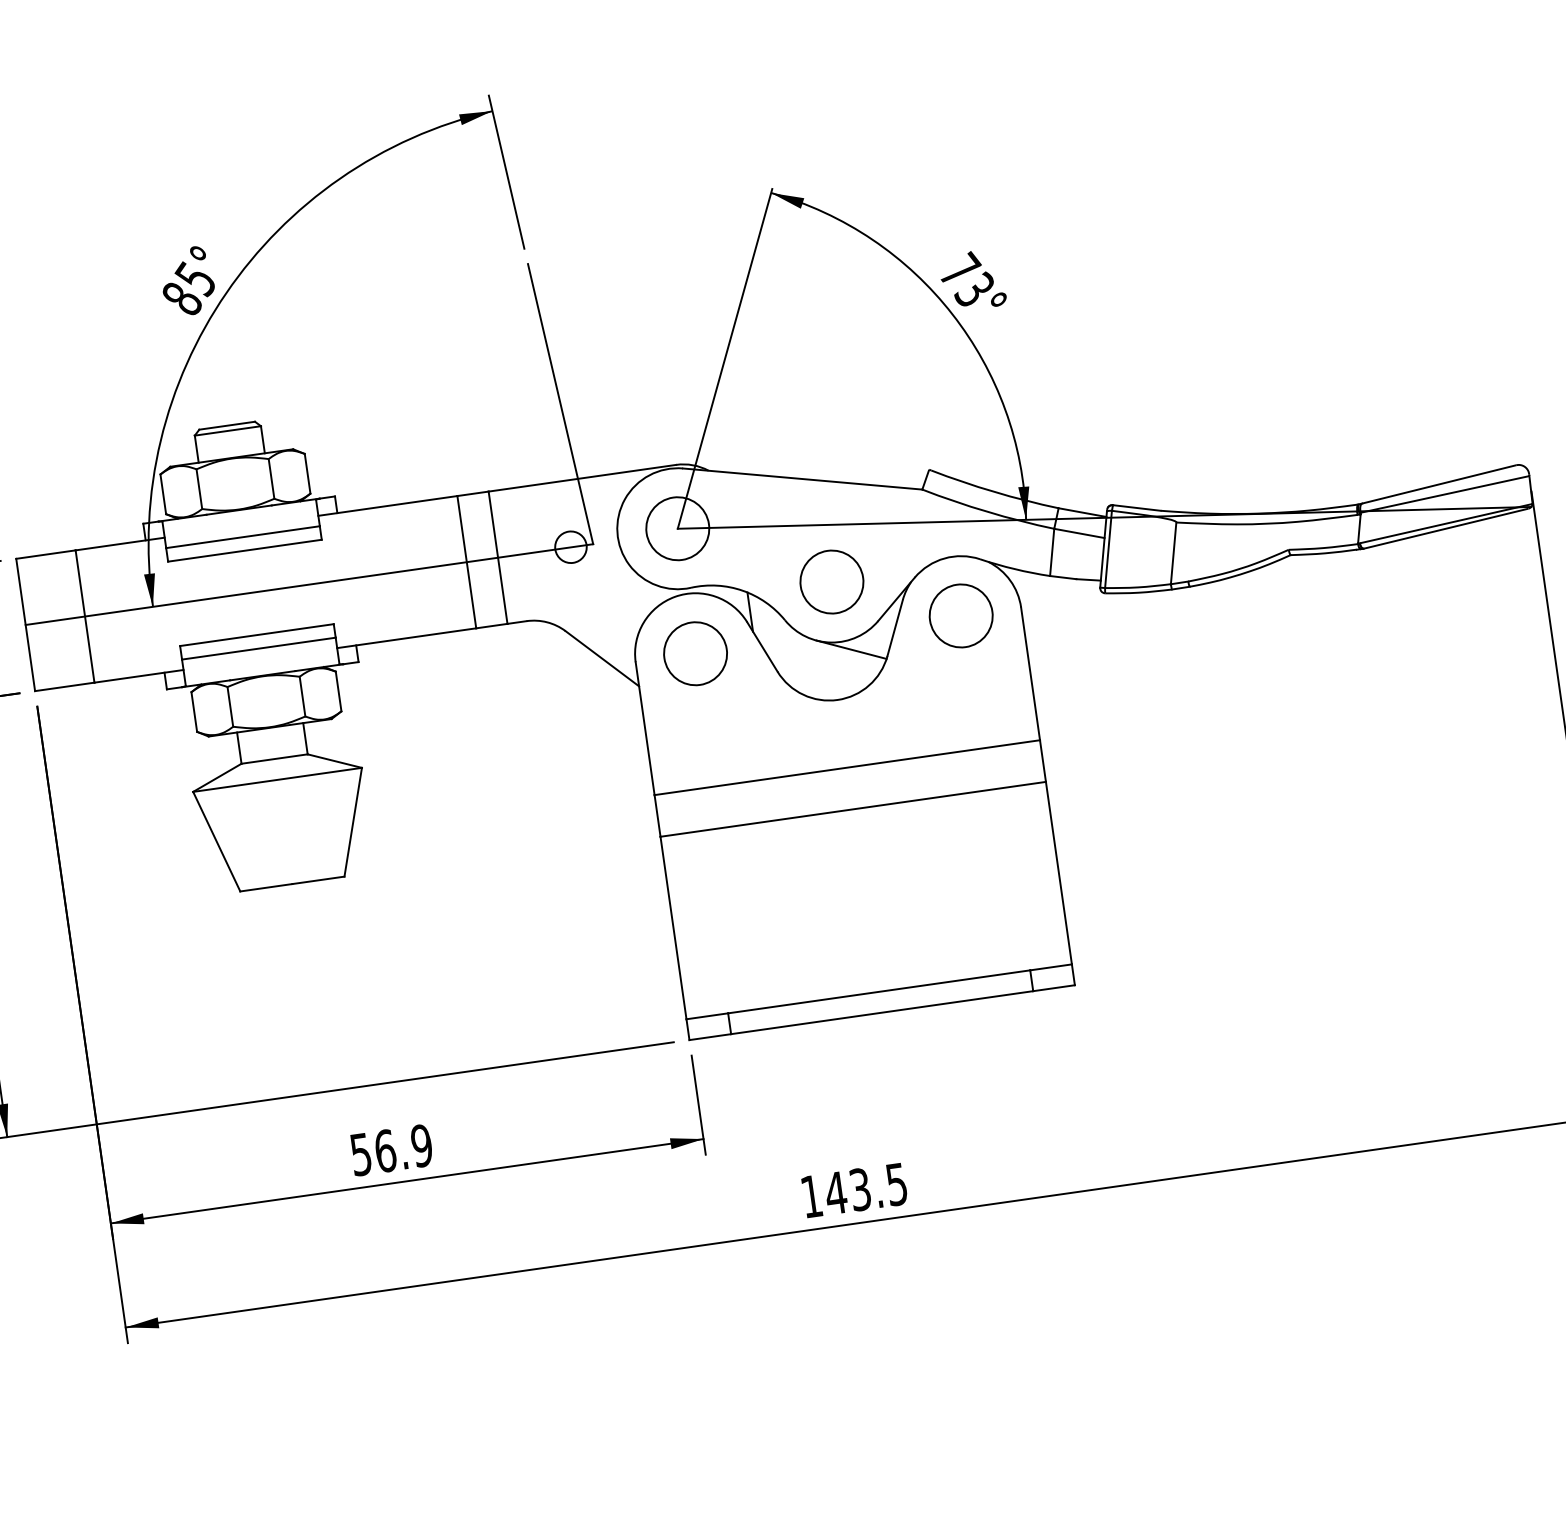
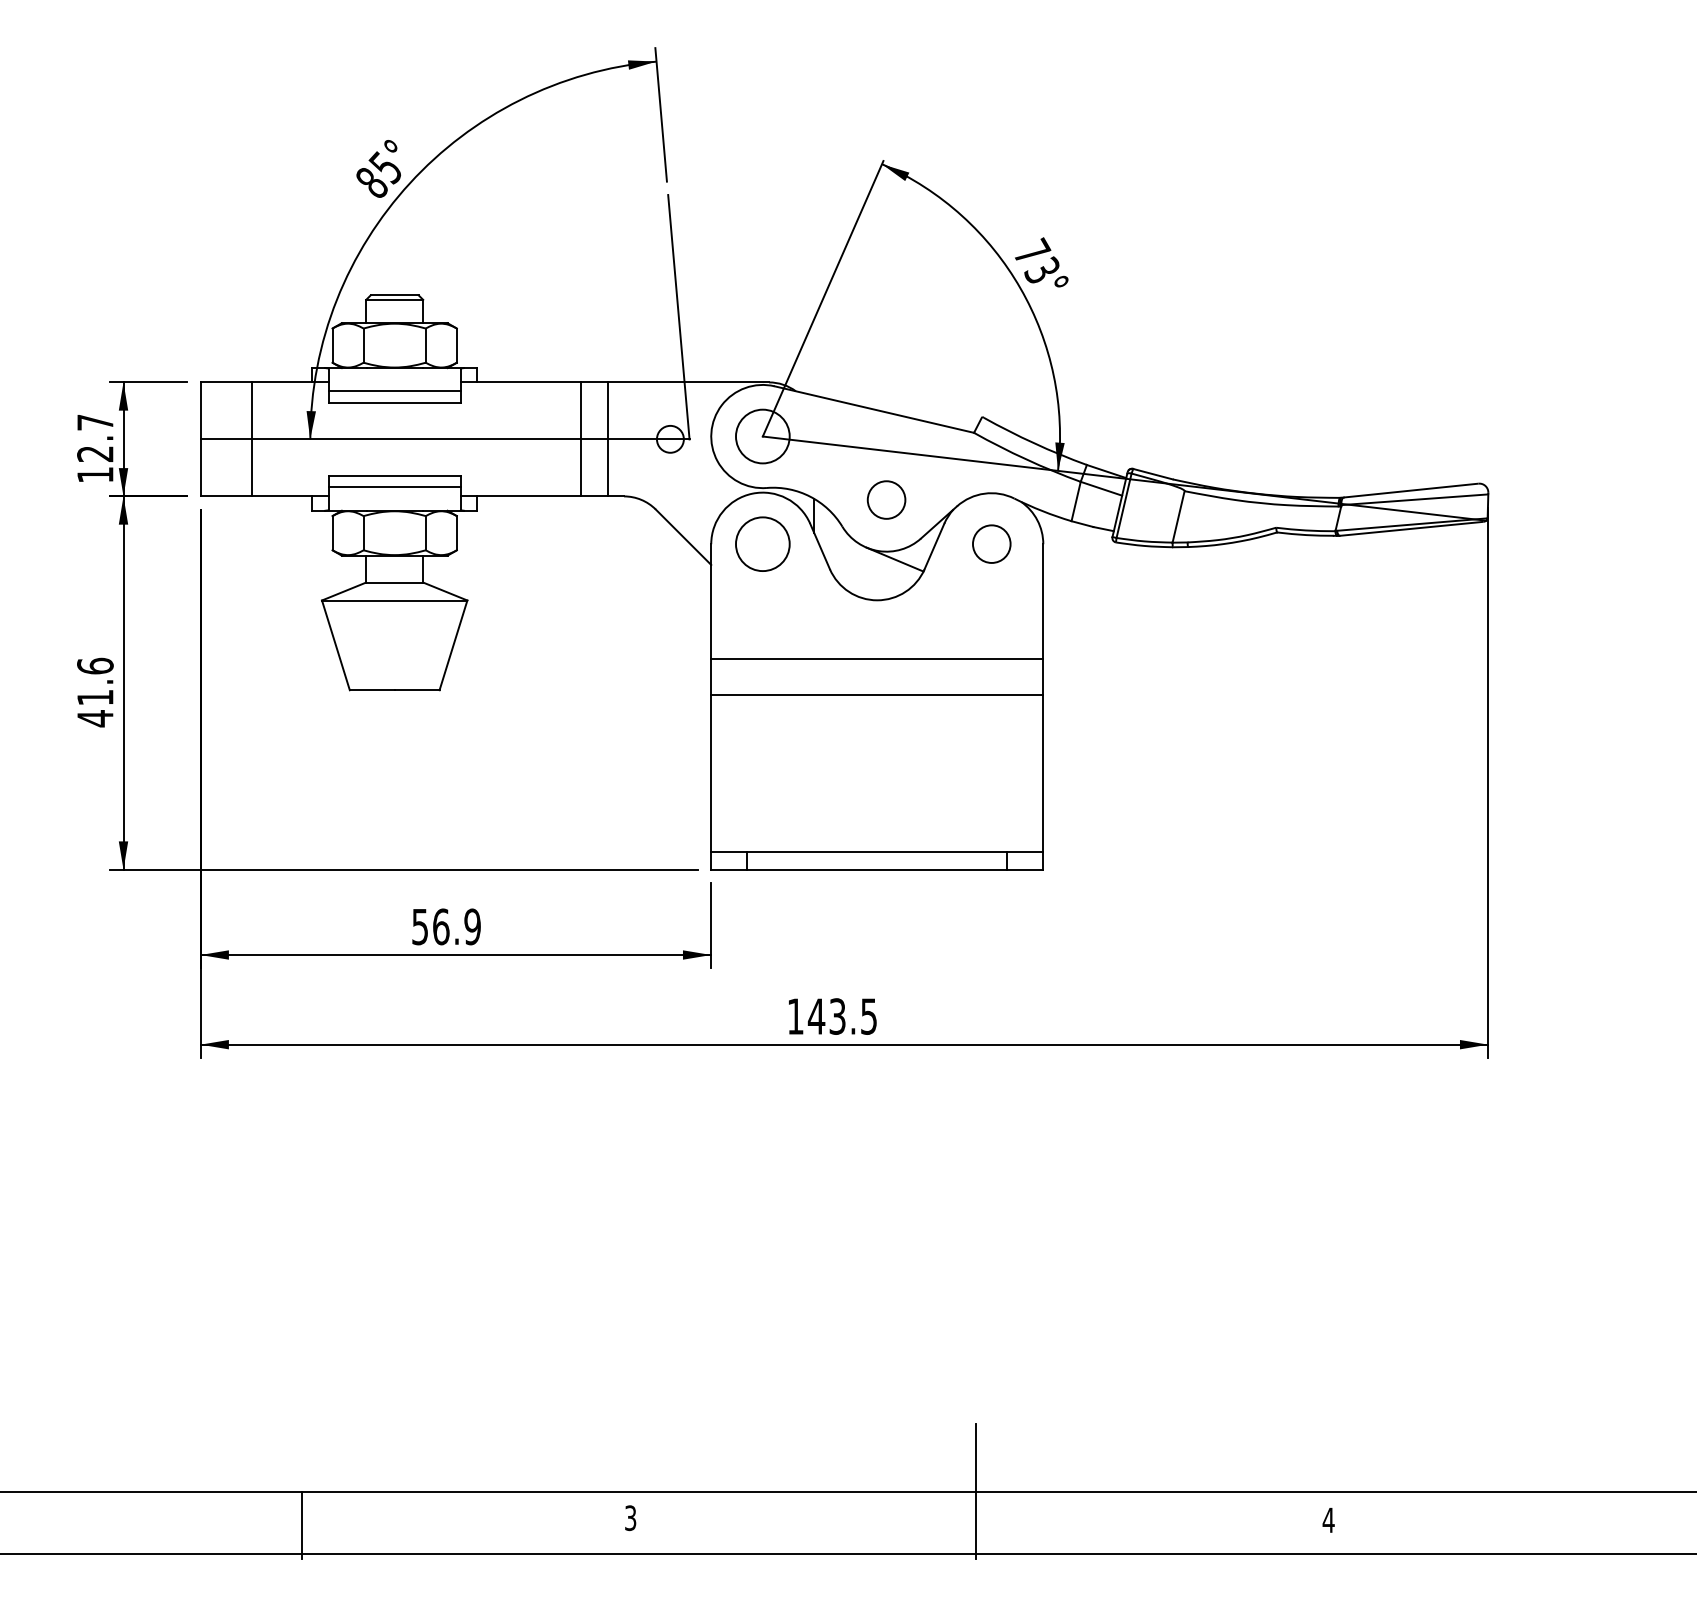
circle: (831, 581) -> (886, 499), size x0.7
circle: (960, 615) -> (991, 543), size x0.7

